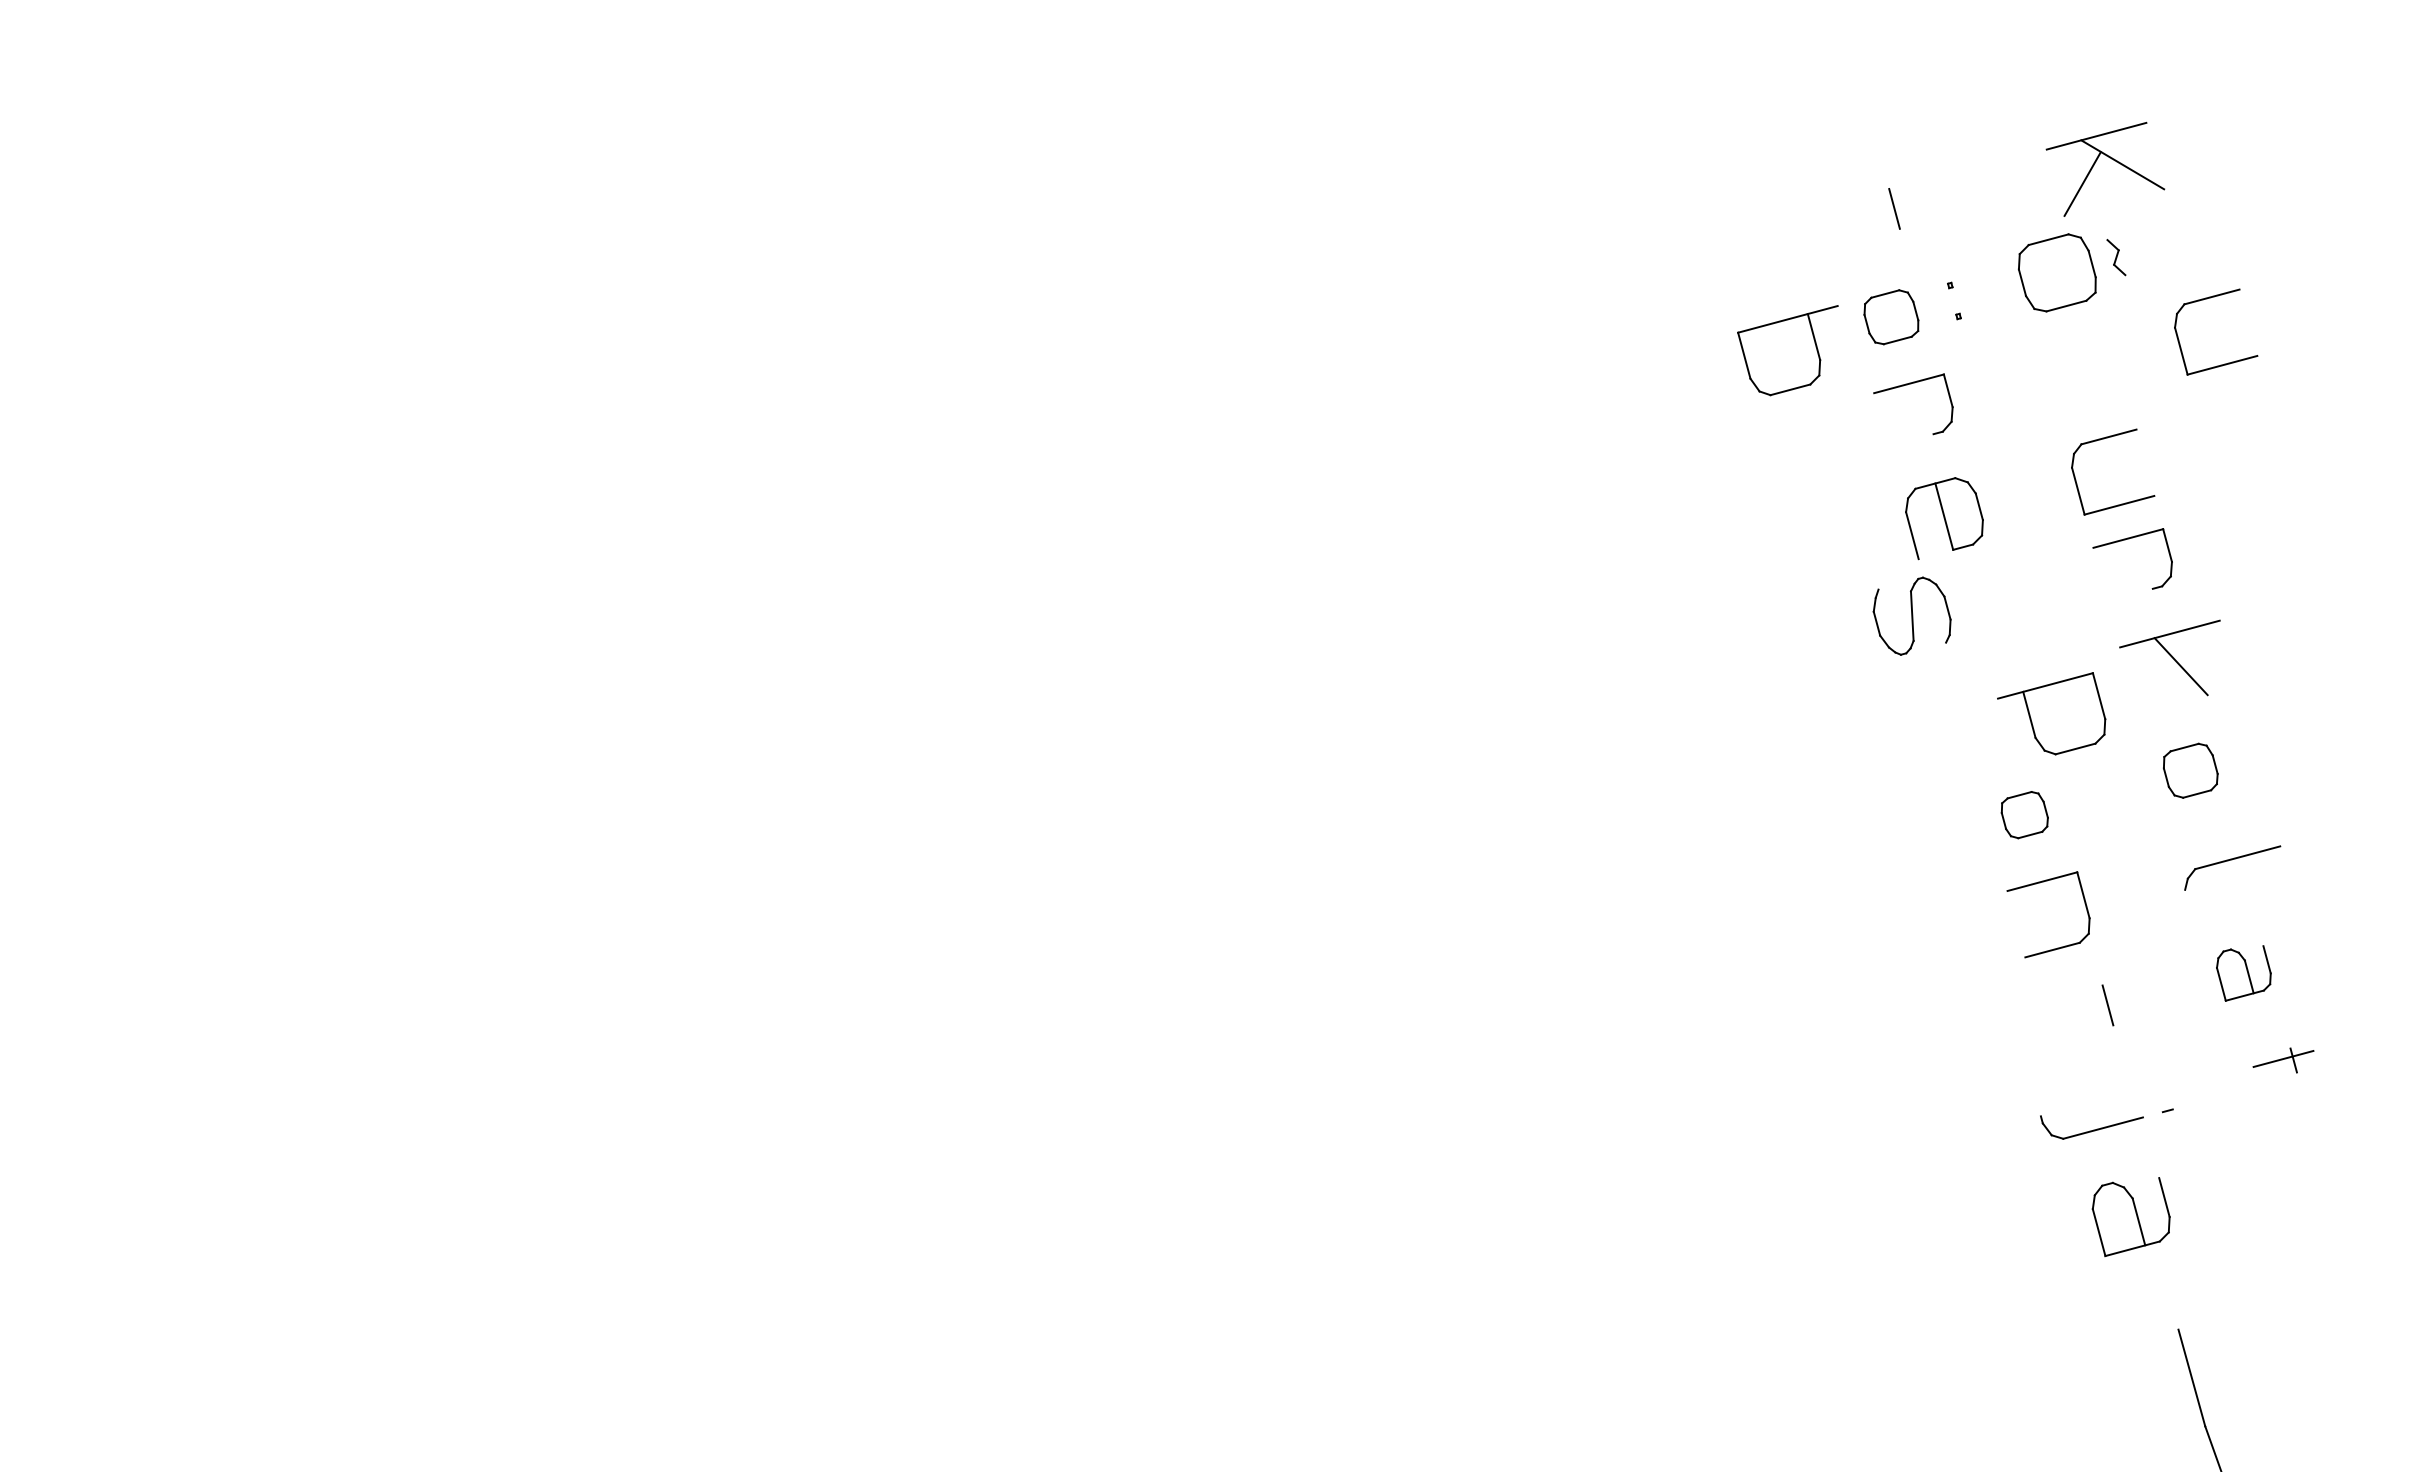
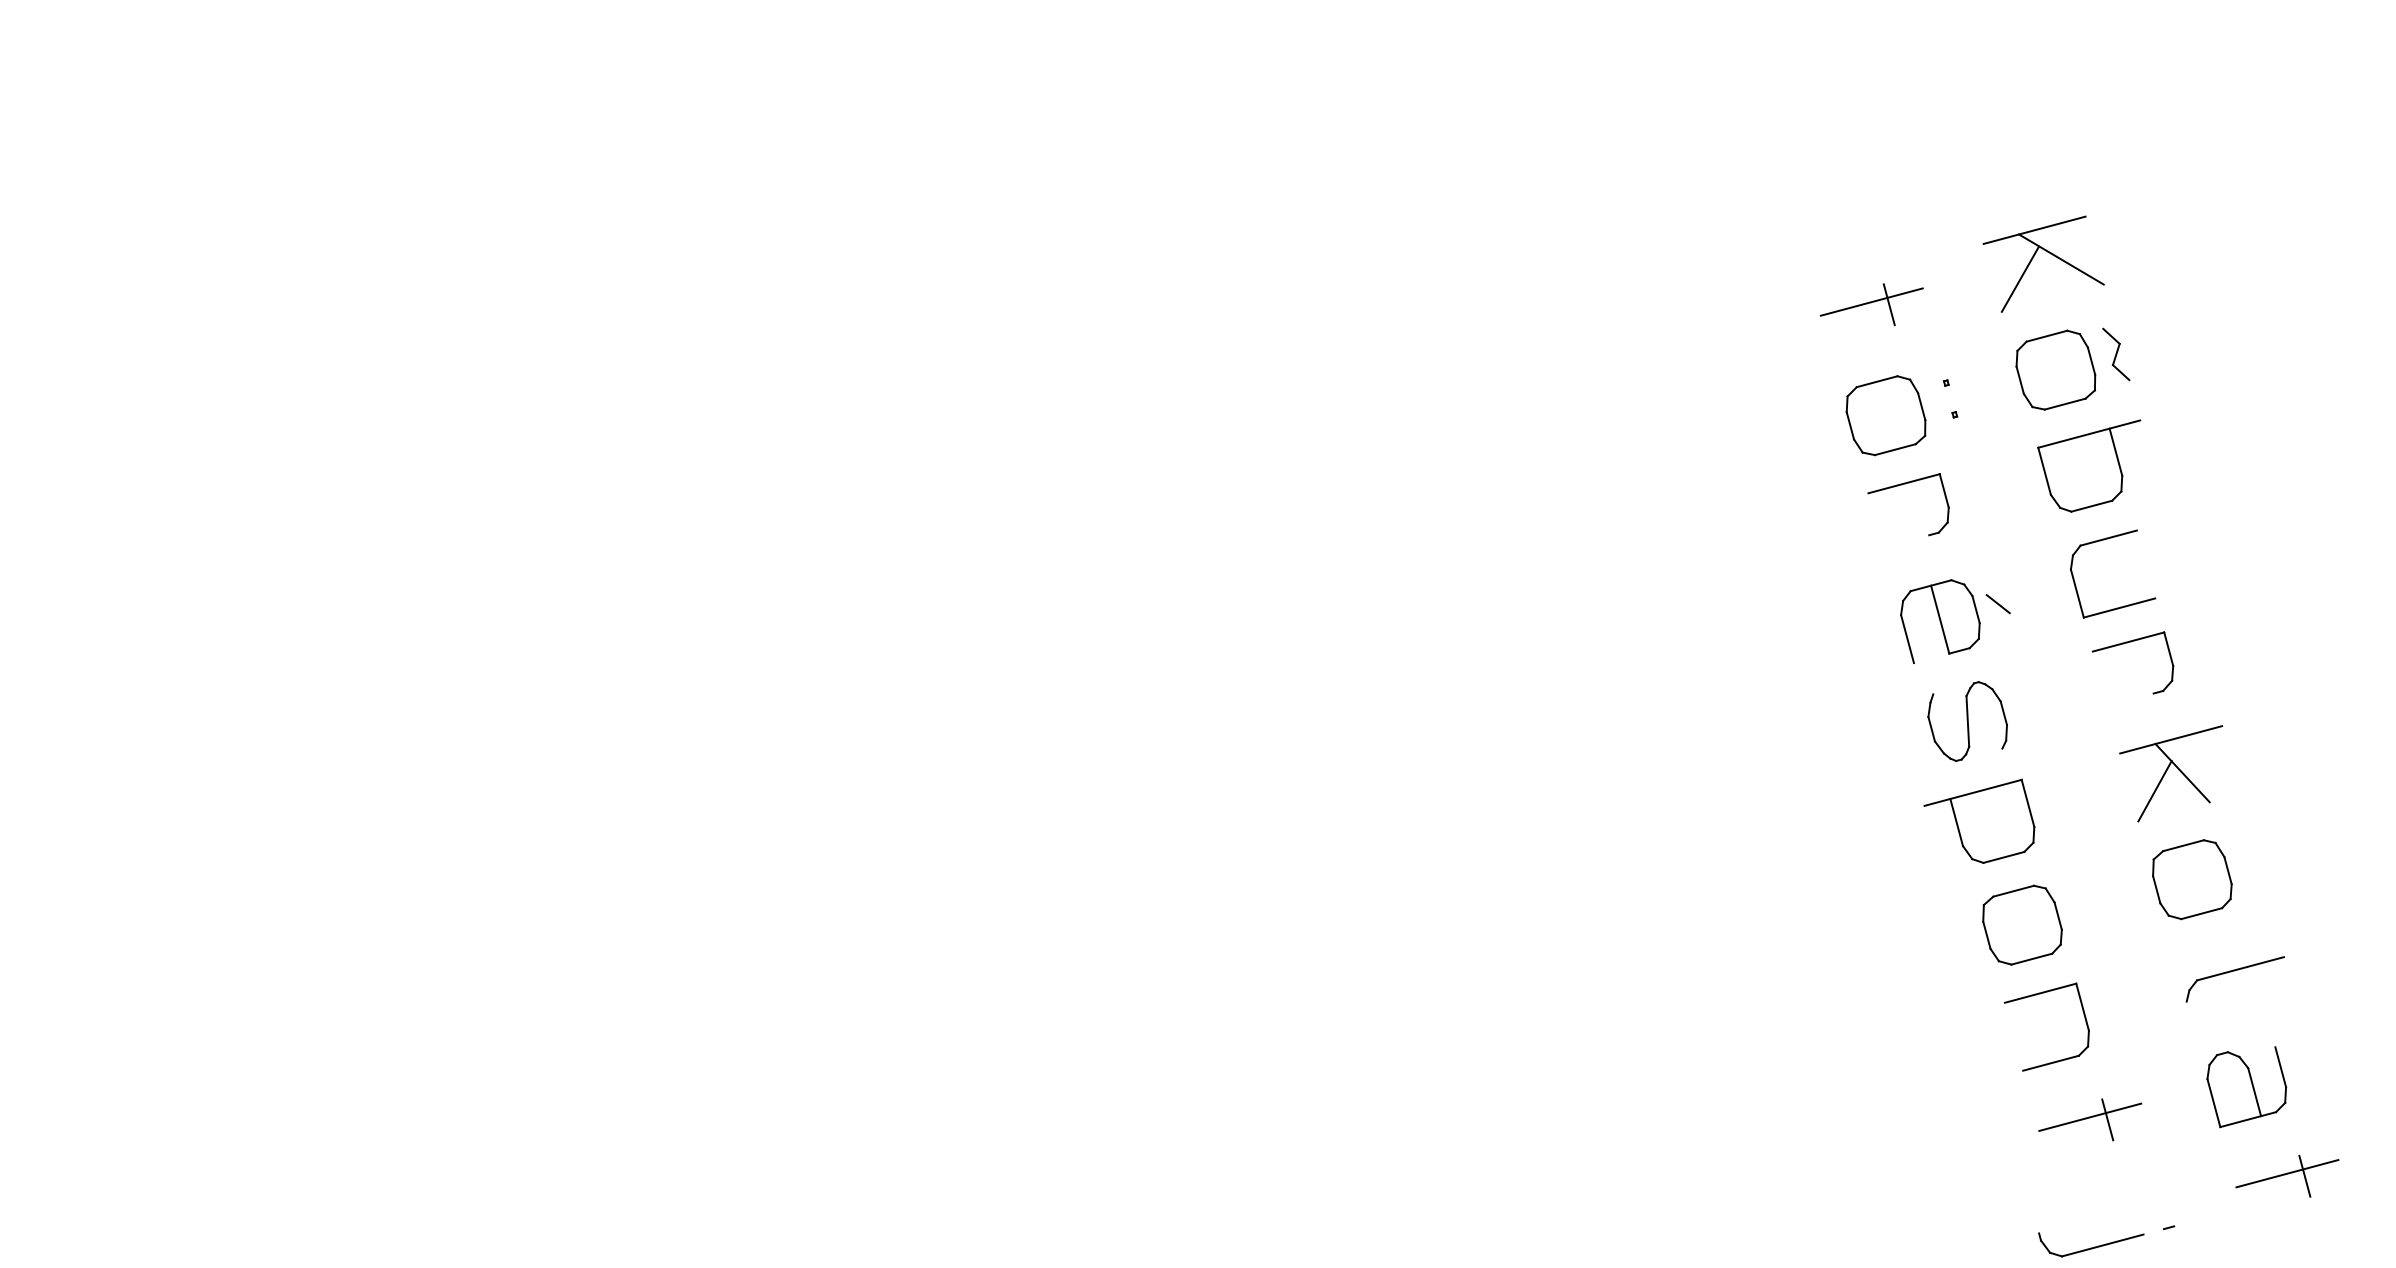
part: (2109, 158) -> (2047, 253), moved
line: (1877, 206) -> (1871, 302), added
part: (2116, 257) -> (2116, 354), size x1.43
part: (1891, 316) -> (1886, 414), size x1.43
part: (1787, 350) -> (2088, 465), moved
part: (2224, 363) -> (2226, 462), removed
line: (2000, 501) -> (1997, 604), added
part: (1911, 615) -> (1967, 720), moved
line: (2153, 683) -> (2154, 790), added
part: (2051, 713) -> (1979, 821), moved
part: (2190, 770) -> (2192, 879), size x1.43
part: (2024, 814) -> (2022, 924), size x1.67
part: (2243, 973) -> (2246, 1087), size x1.43
line: (2090, 1002) -> (2089, 1116), added
part: (2283, 1060) -> (2287, 1176), size x1.67

